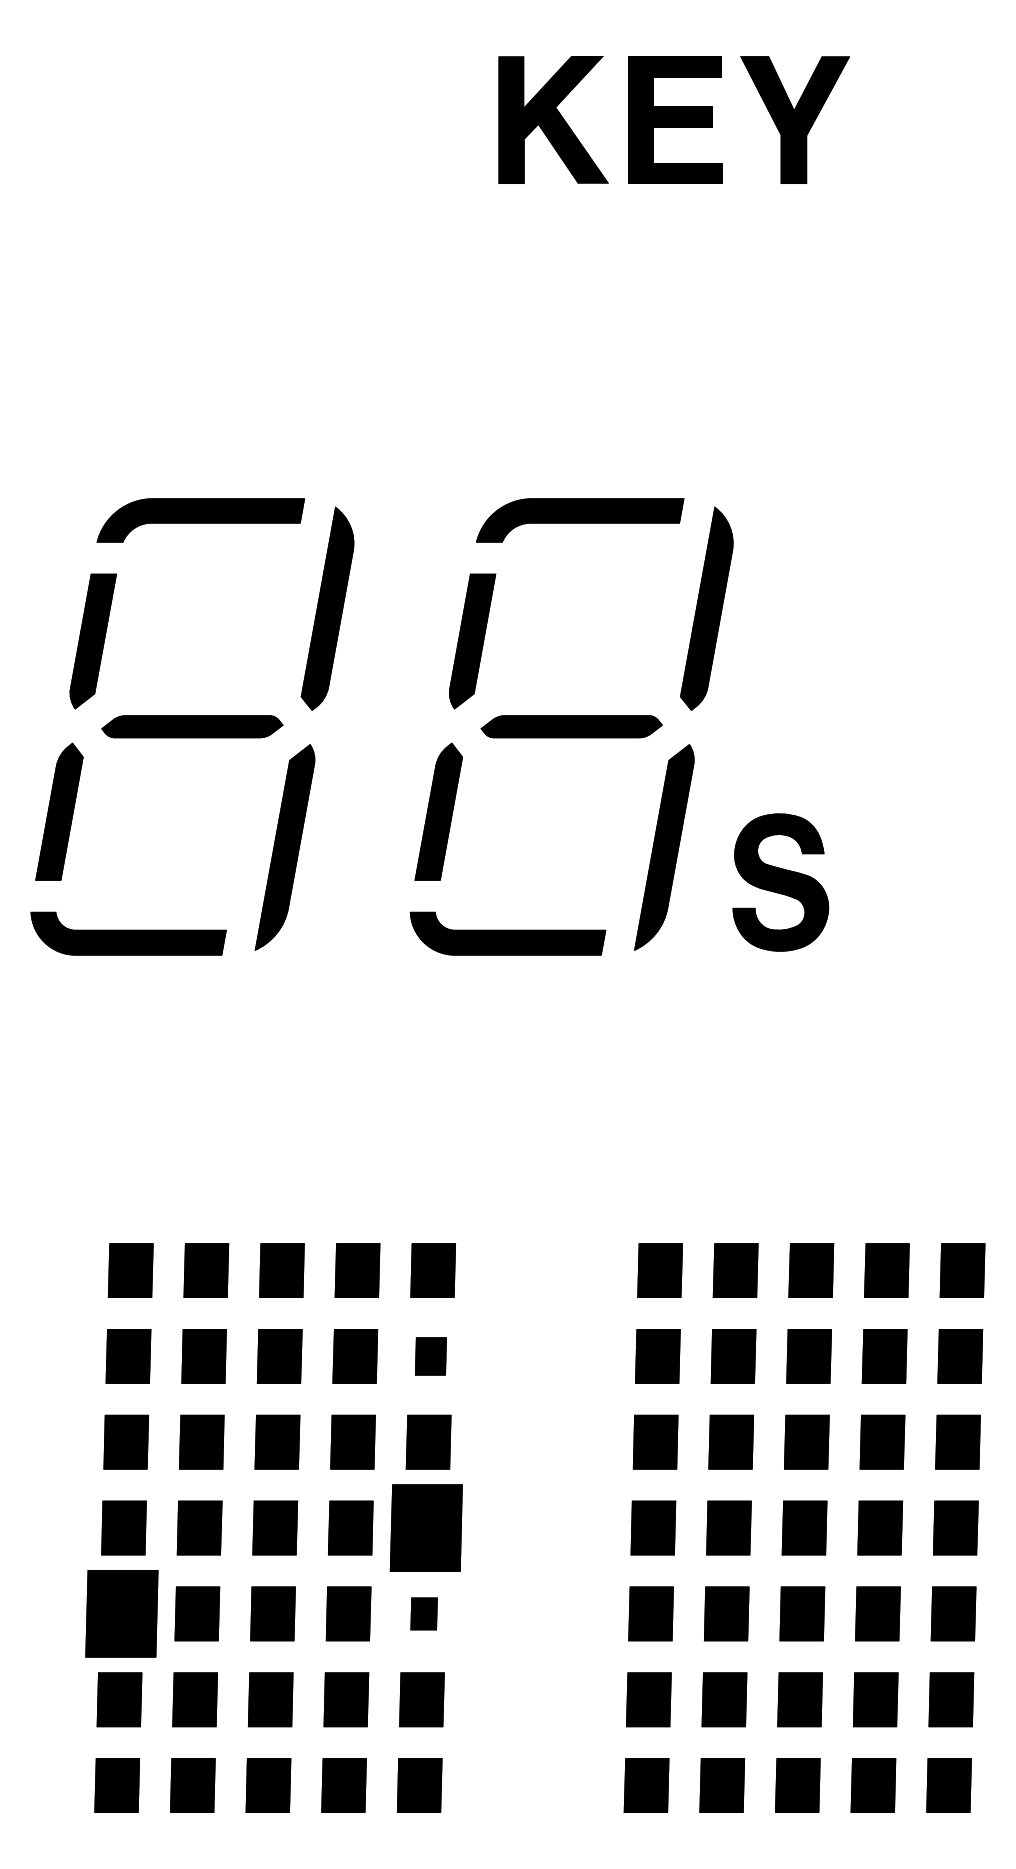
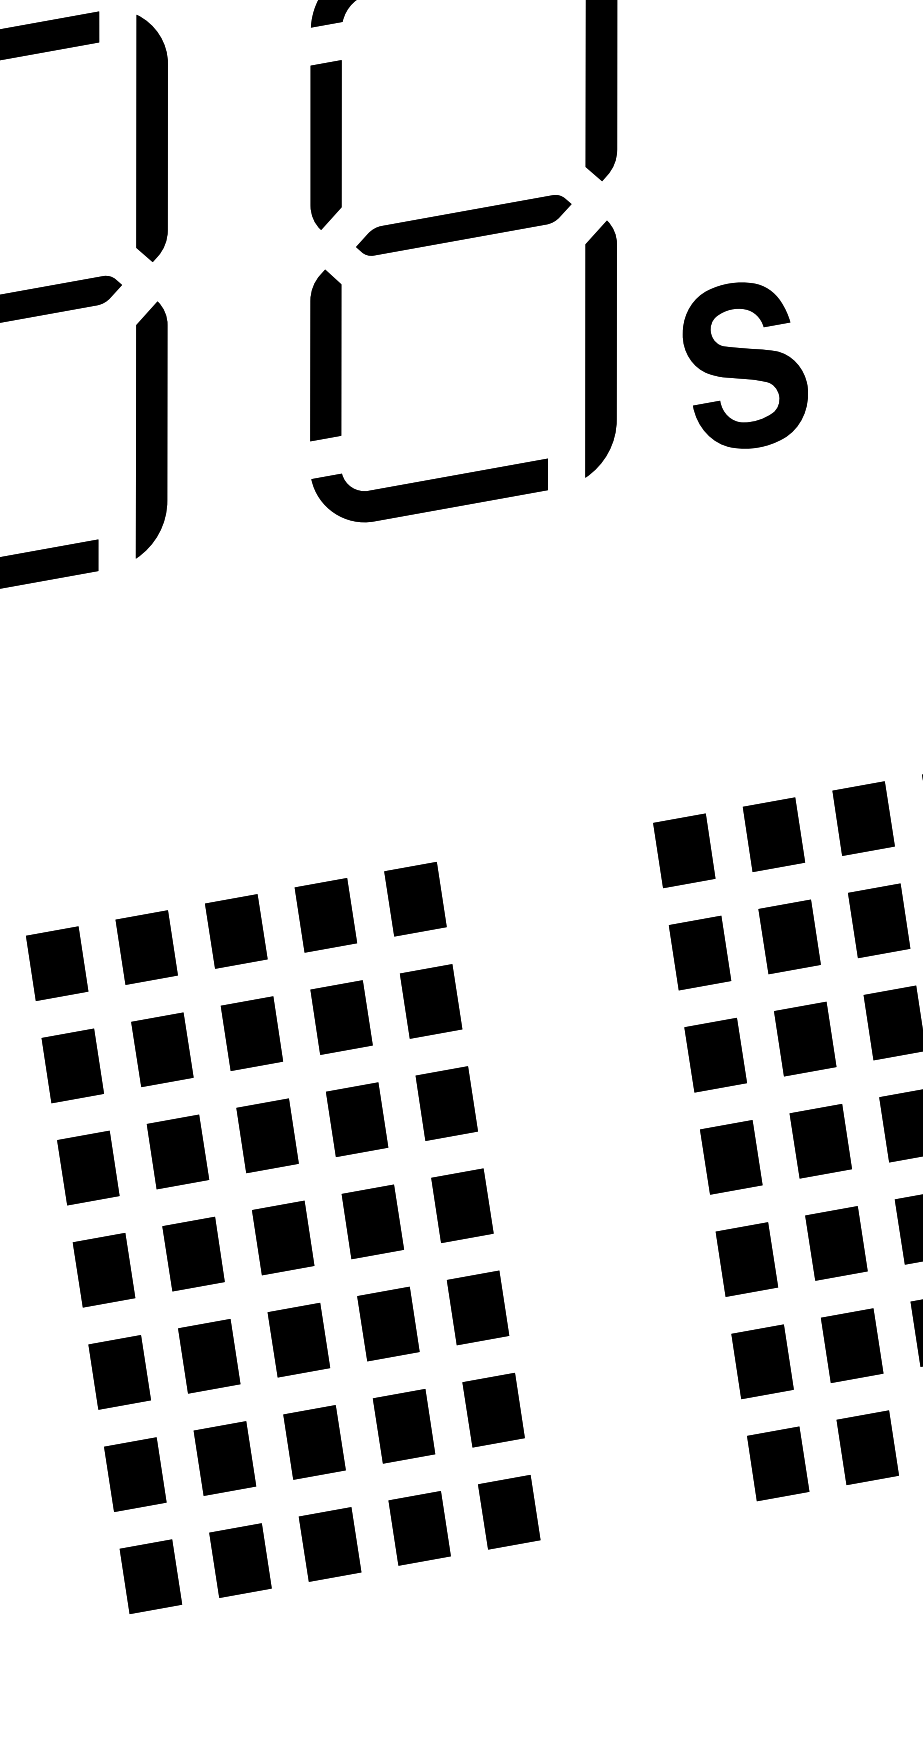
part: (430, 1356) -> (430, 1001), size x1.43
part: (426, 1527) -> (462, 1205), size x0.62
part: (121, 1613) -> (119, 1371), size x0.62
part: (423, 1613) -> (477, 1307), size x1.67

